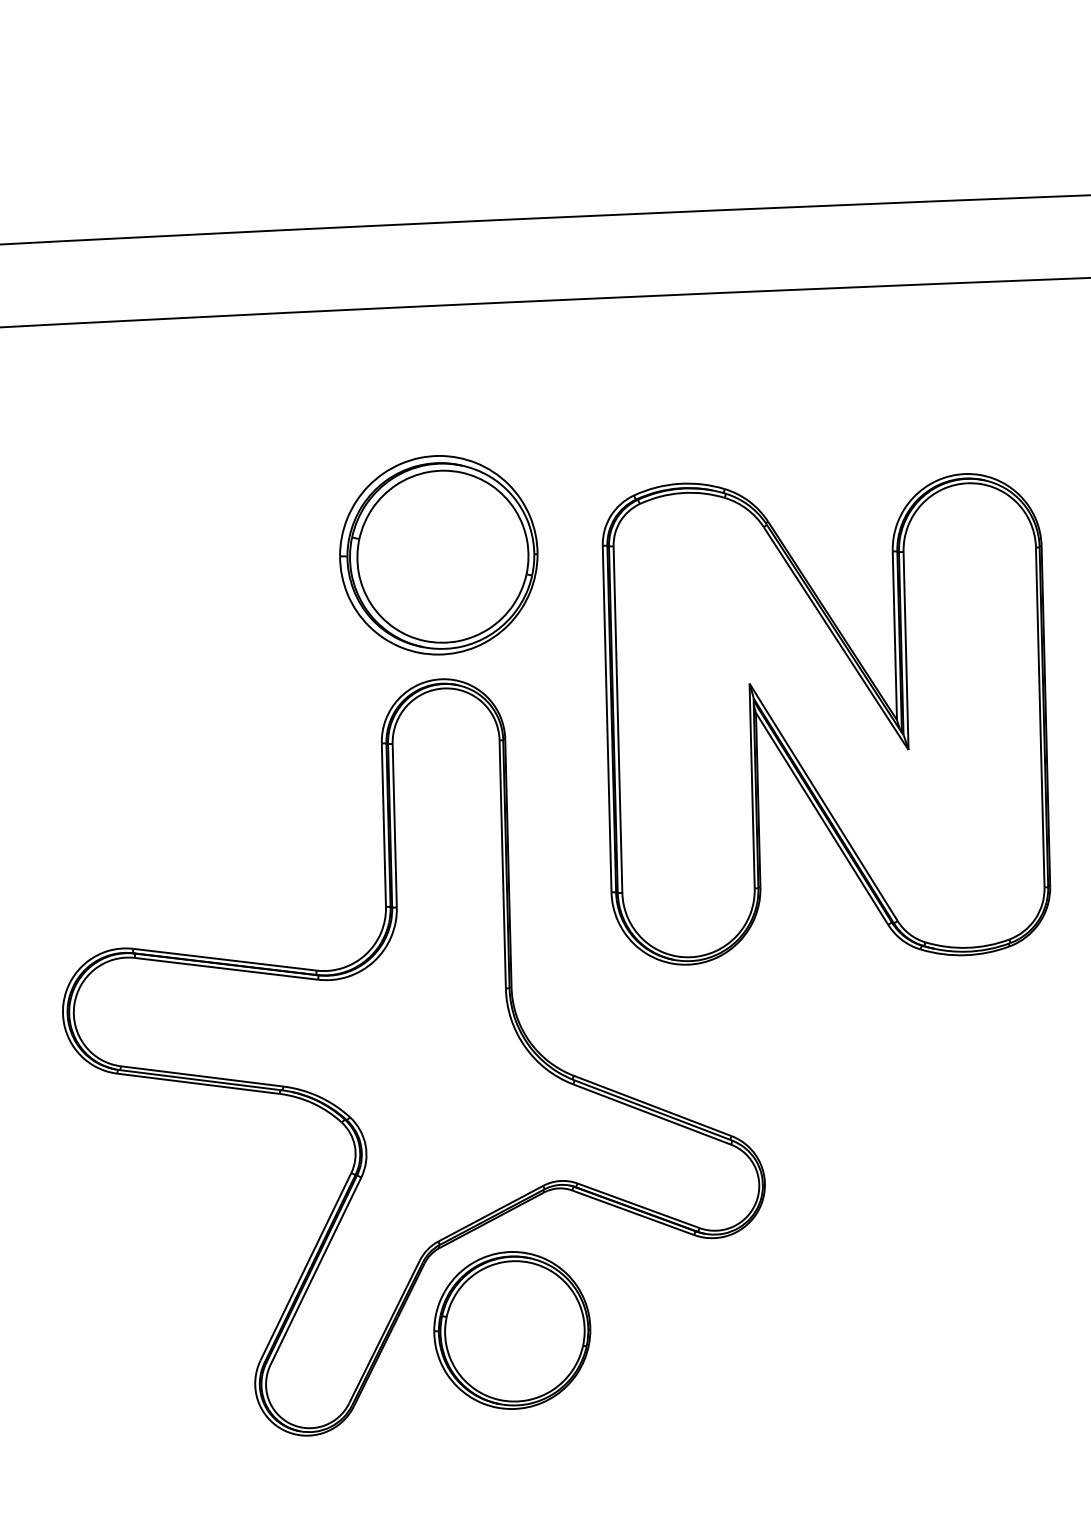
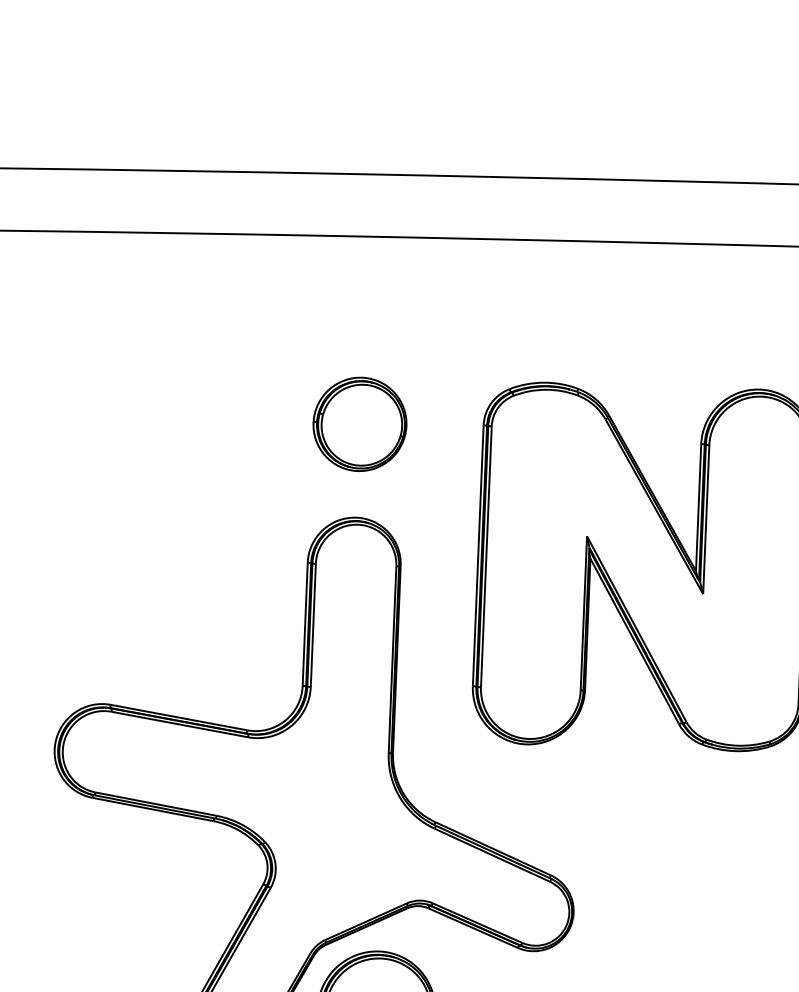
part: (438, 555) -> (359, 424), size x0.62

